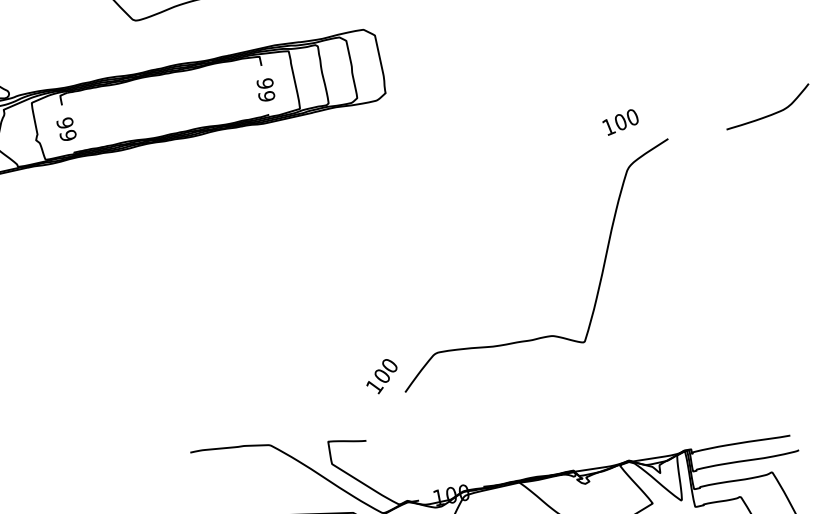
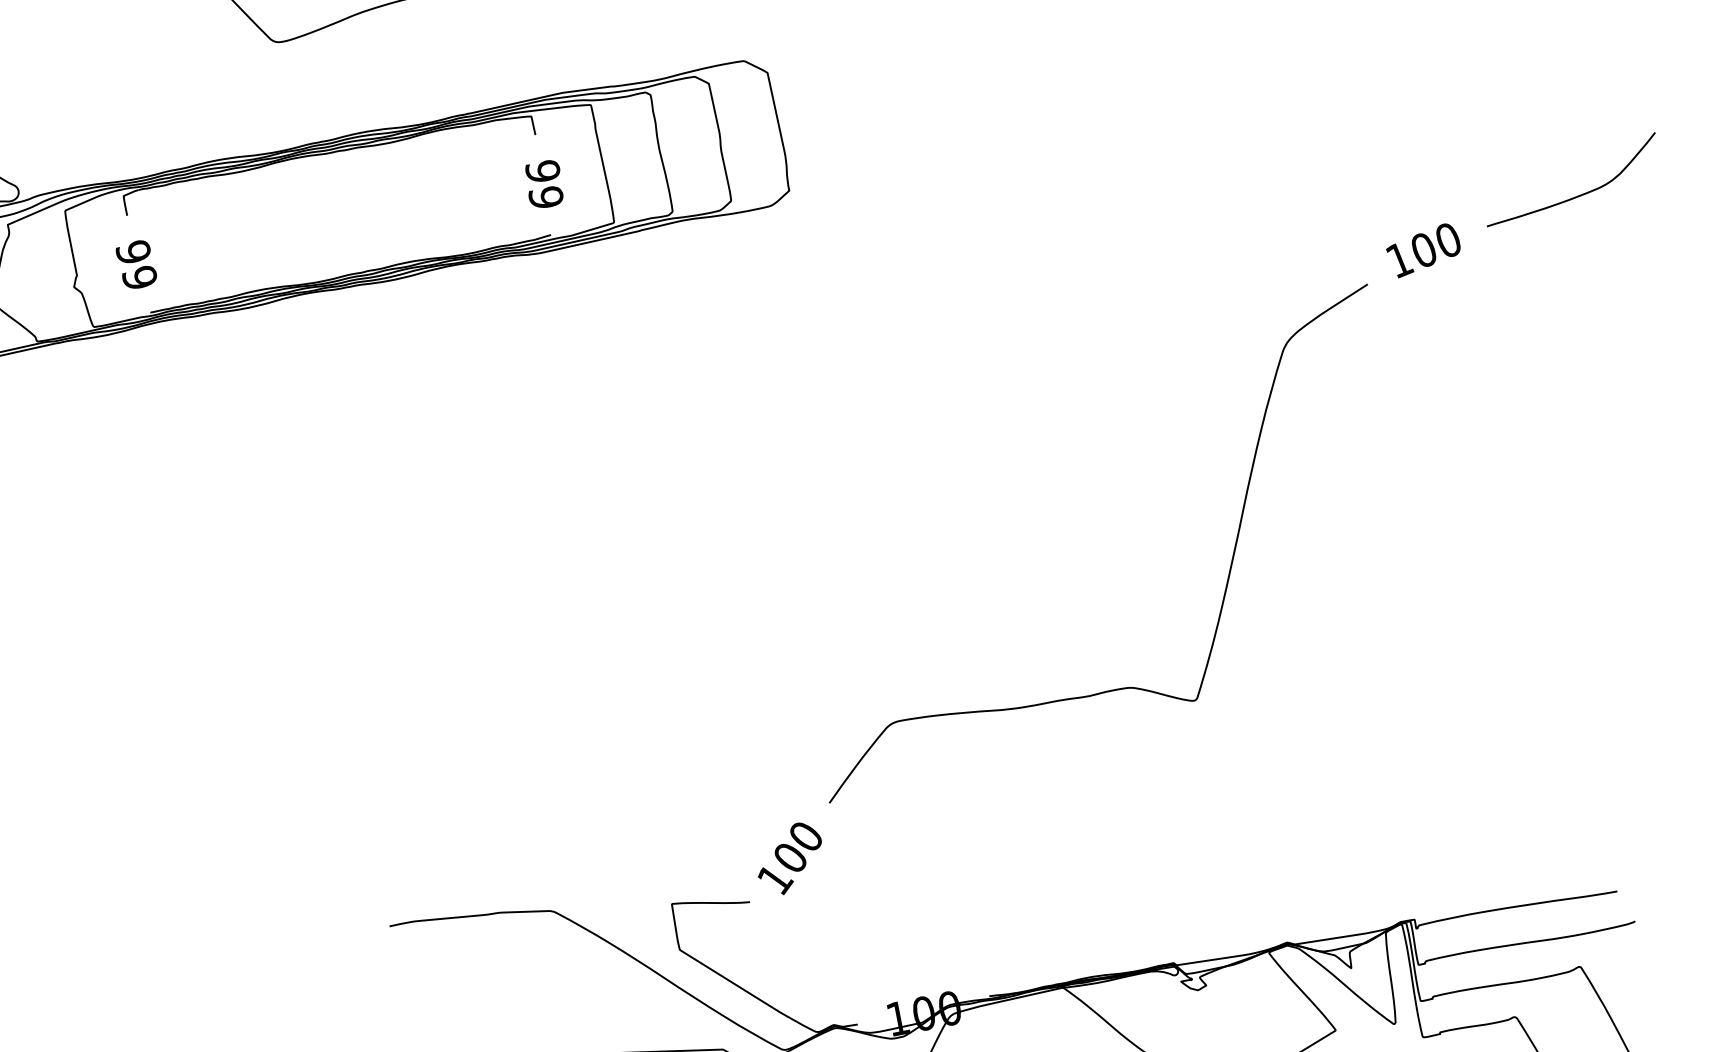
curve: (771, 113) -> (1578, 193), moved
text: (620, 122) -> (1423, 250), moved
text: (381, 376) -> (789, 858), moved

